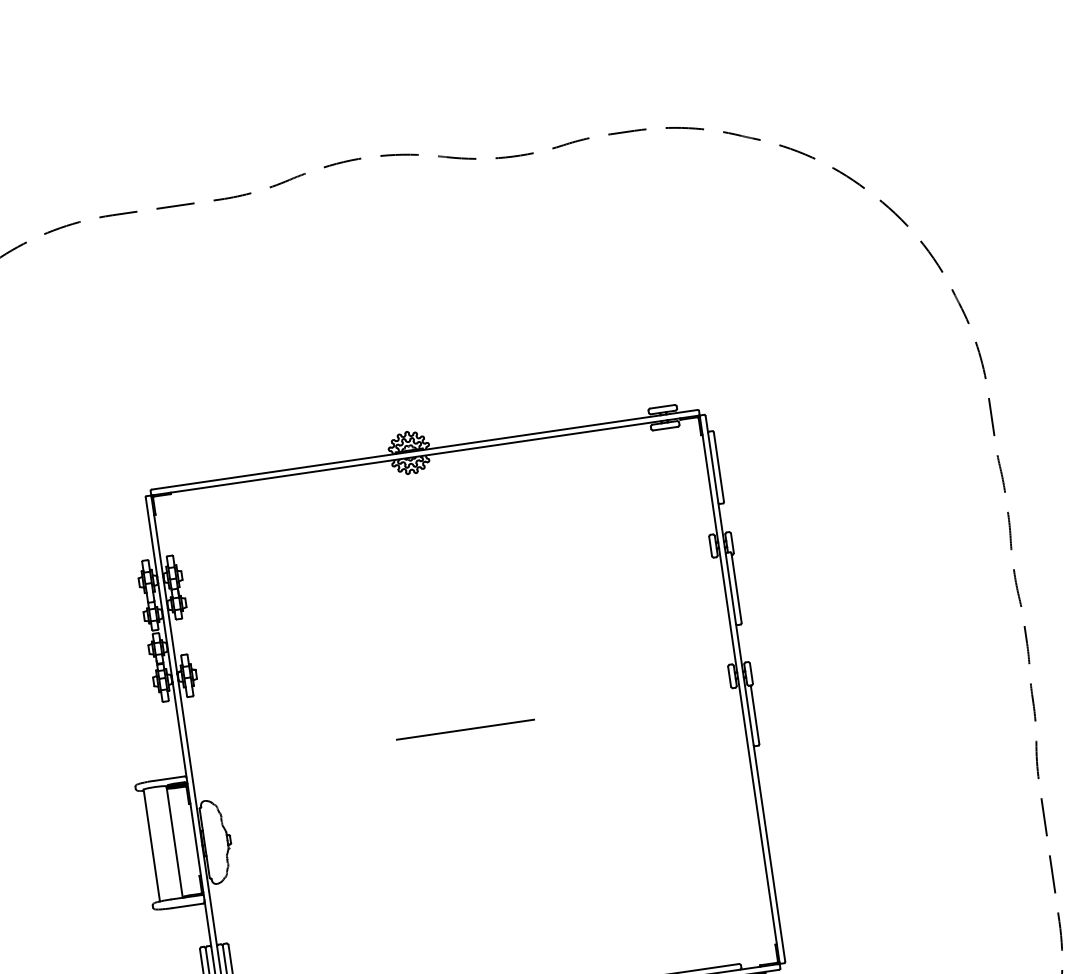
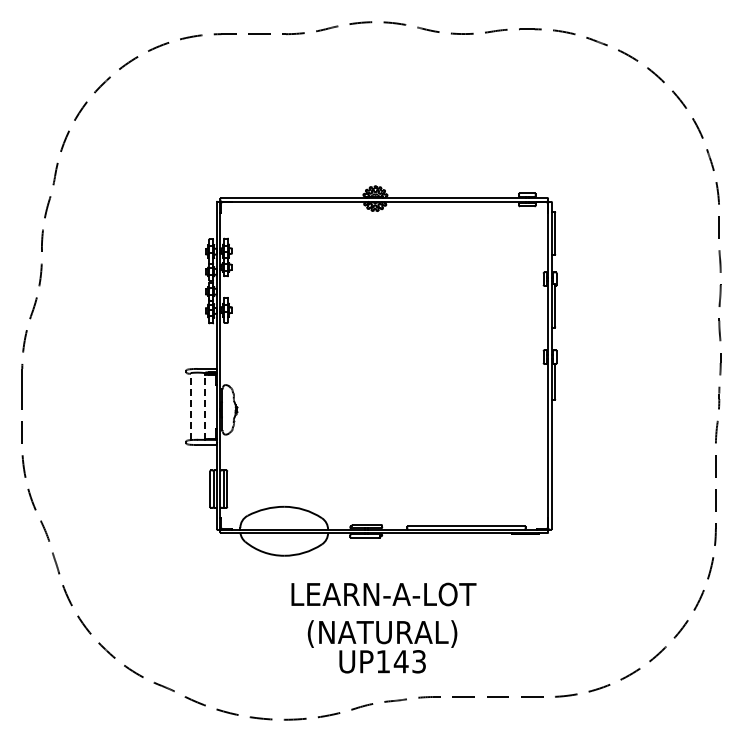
line: (465, 729) -> (384, 365), removed
line: (174, 842) -> (204, 406), solid -> dashed
line: (151, 845) -> (190, 406), solid -> dashed

